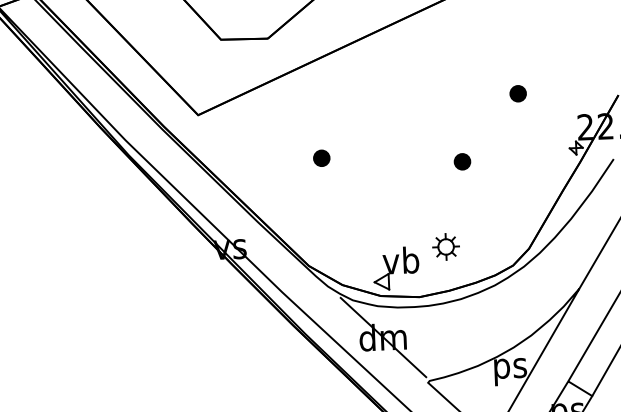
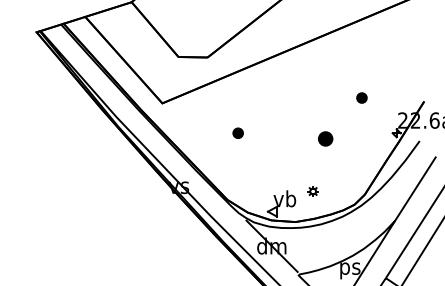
part: (462, 161) -> (325, 138), size x1.4
part: (444, 246) -> (312, 191), size x0.6

